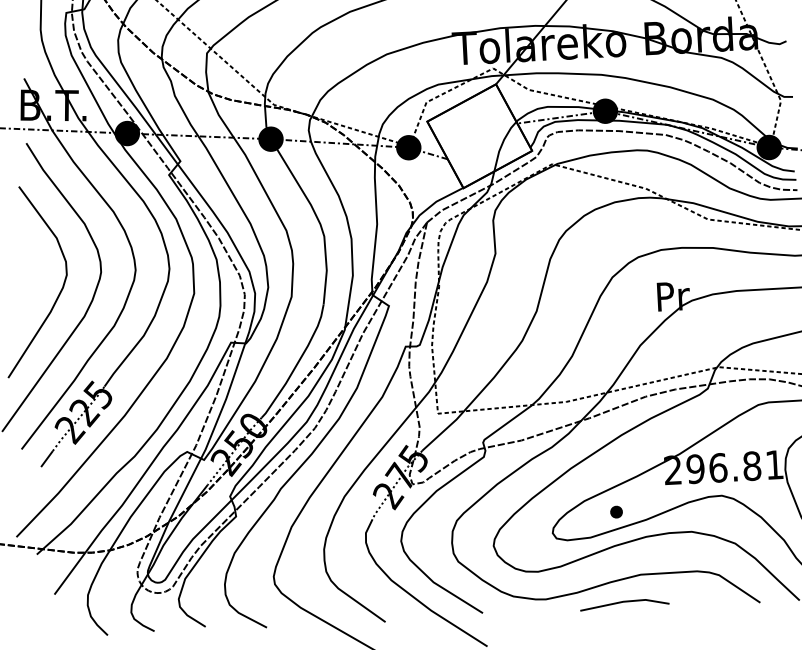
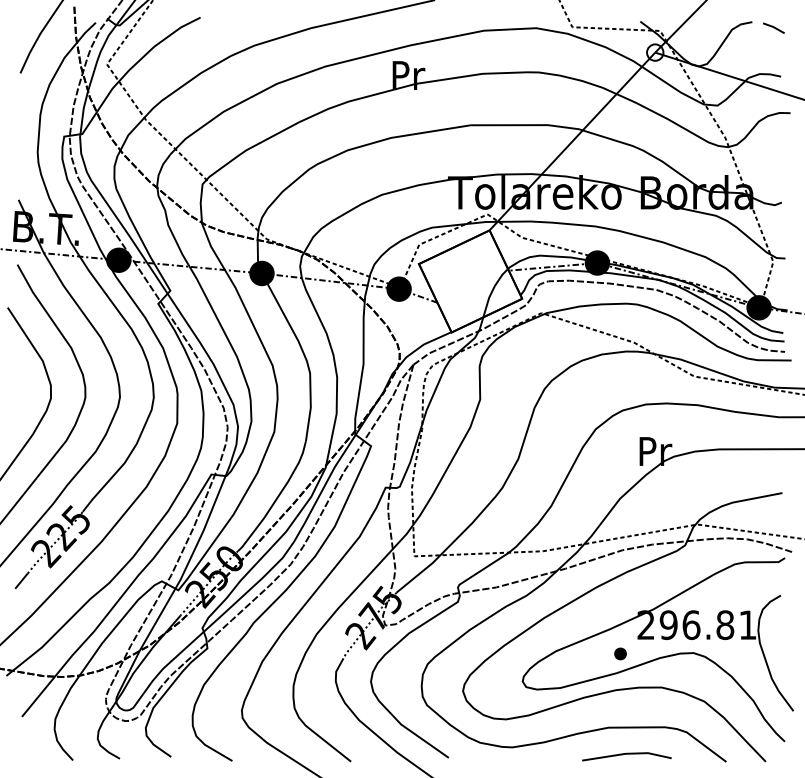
part: (616, 511) -> (620, 653), moved
line: (624, 602) -> (626, 754), moved

